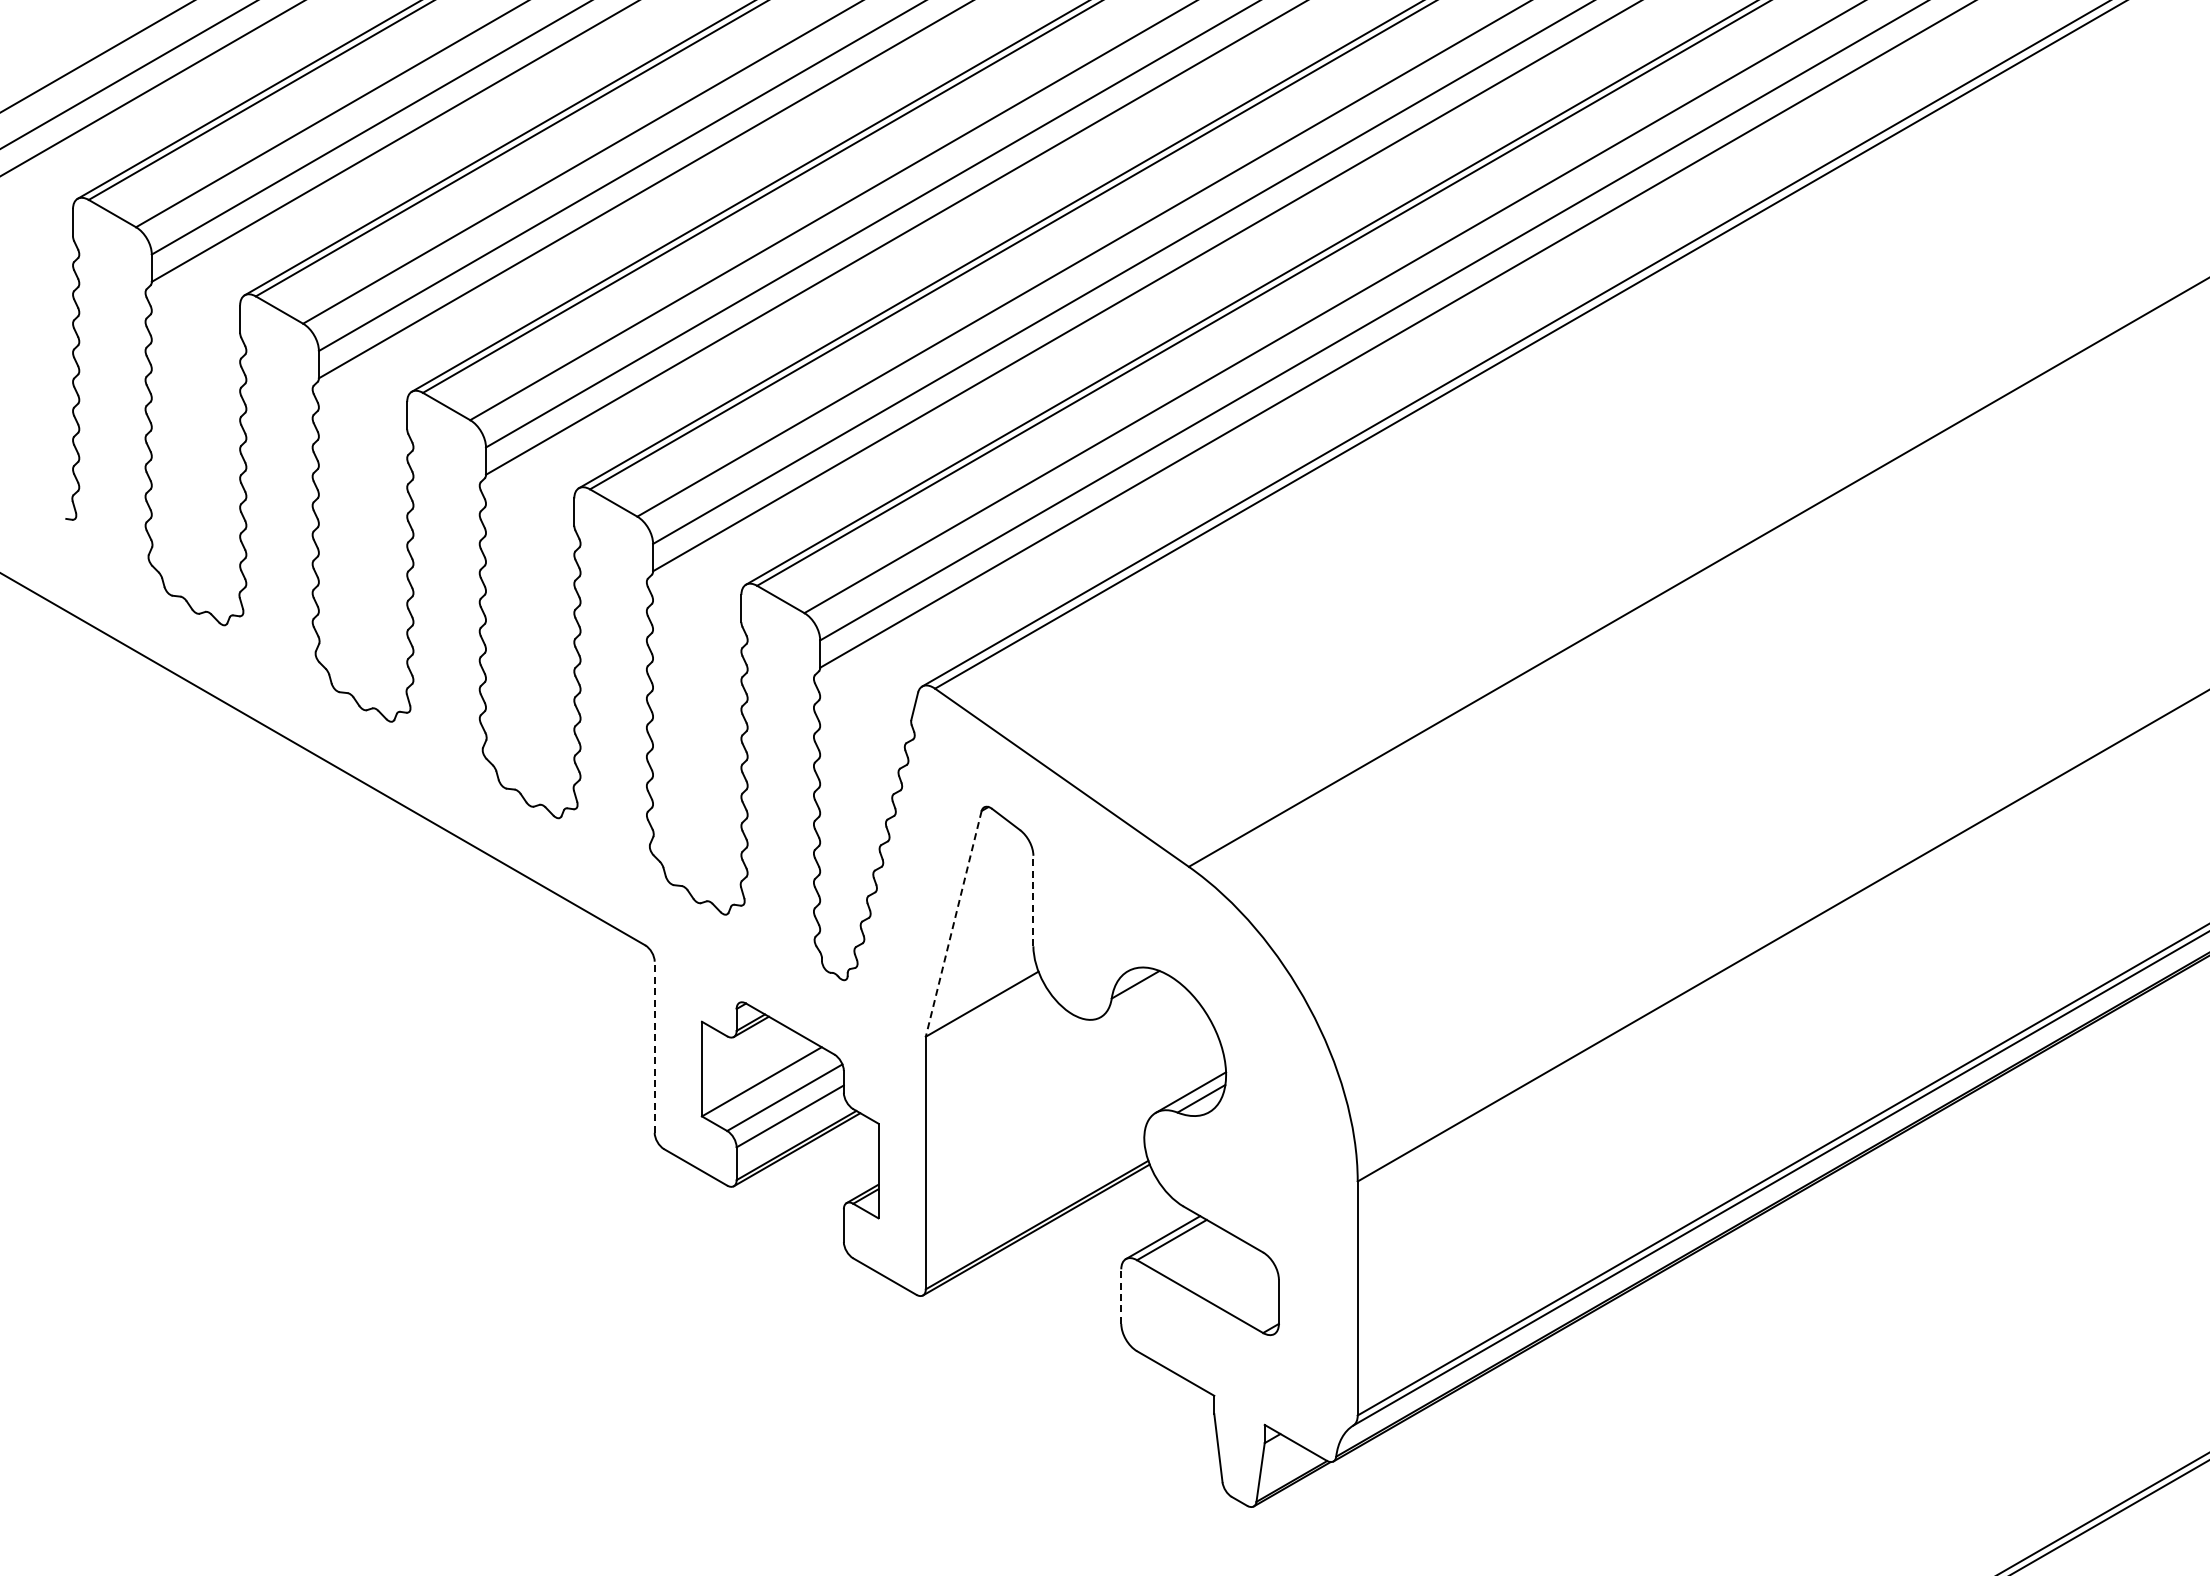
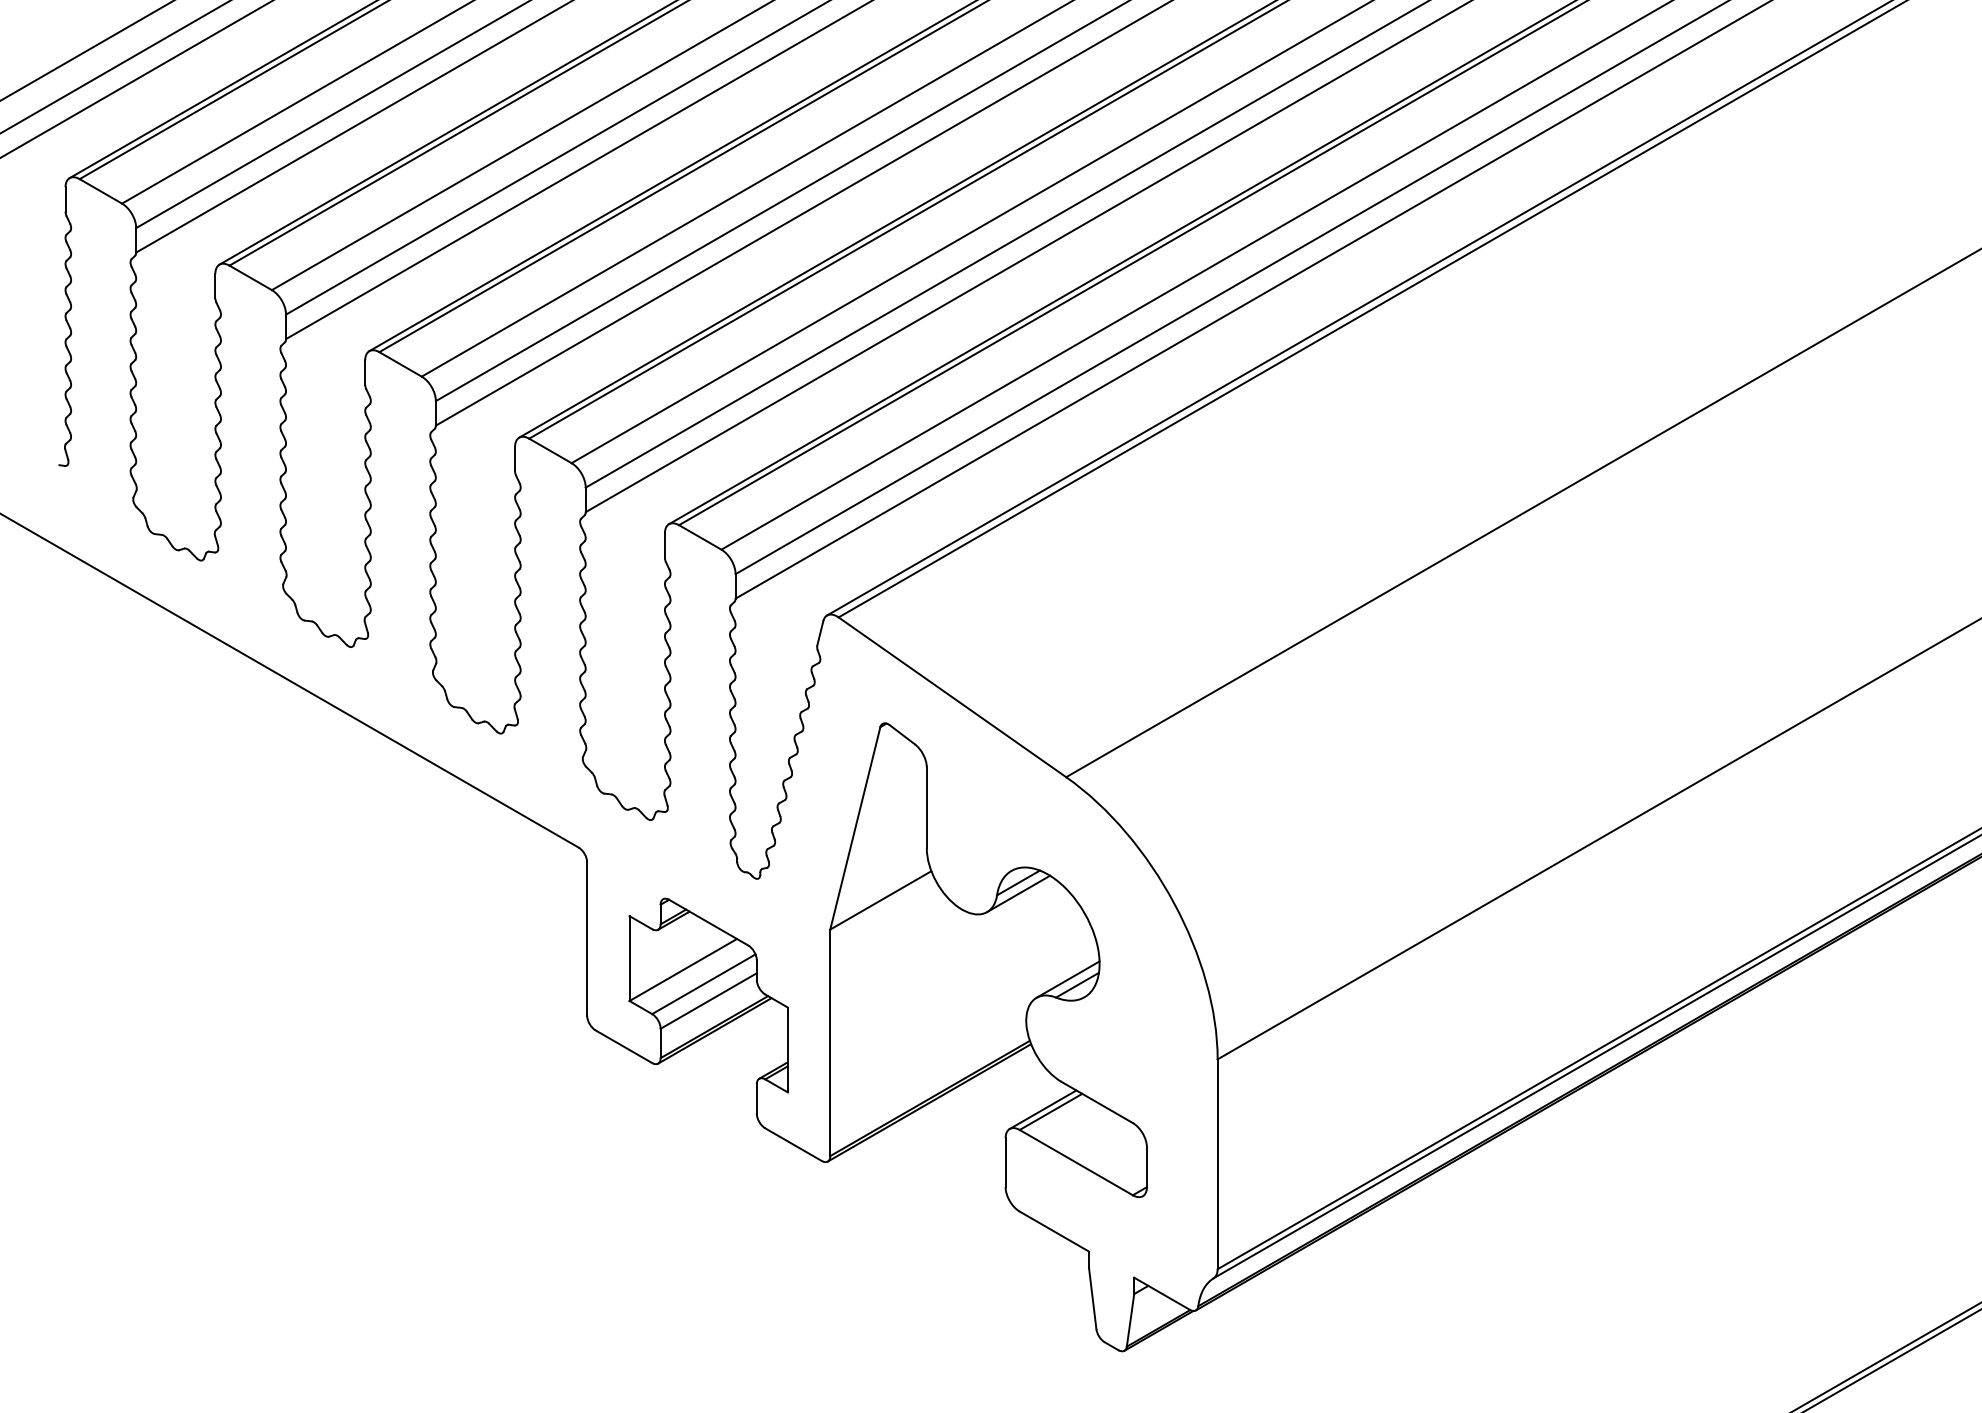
line: (1033, 900) -> (926, 807), dashed -> solid
line: (953, 924) -> (855, 828), dashed -> solid
line: (1135, 996) -> (1018, 893), added
line: (654, 1047) -> (586, 939), dashed -> solid
line: (1121, 1296) -> (1005, 1162), dashed -> solid

